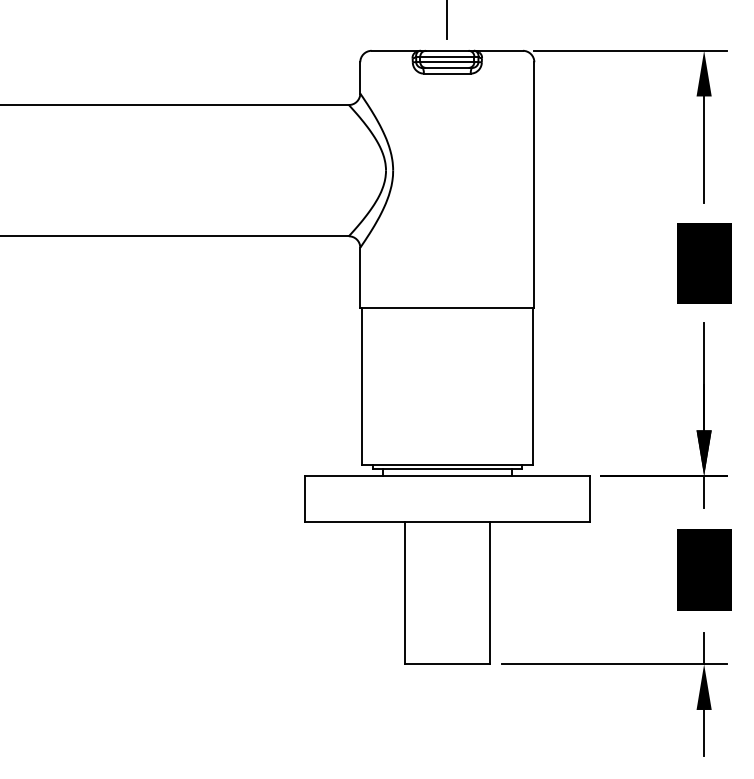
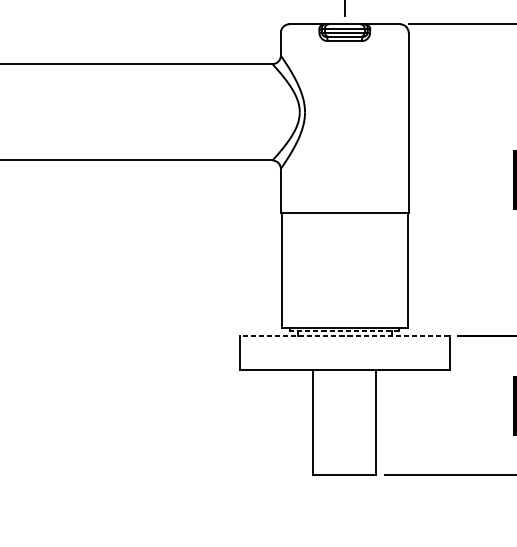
line: (446, 469) -> (344, 331), solid -> dashed
line: (447, 475) -> (344, 336), solid -> dashed

